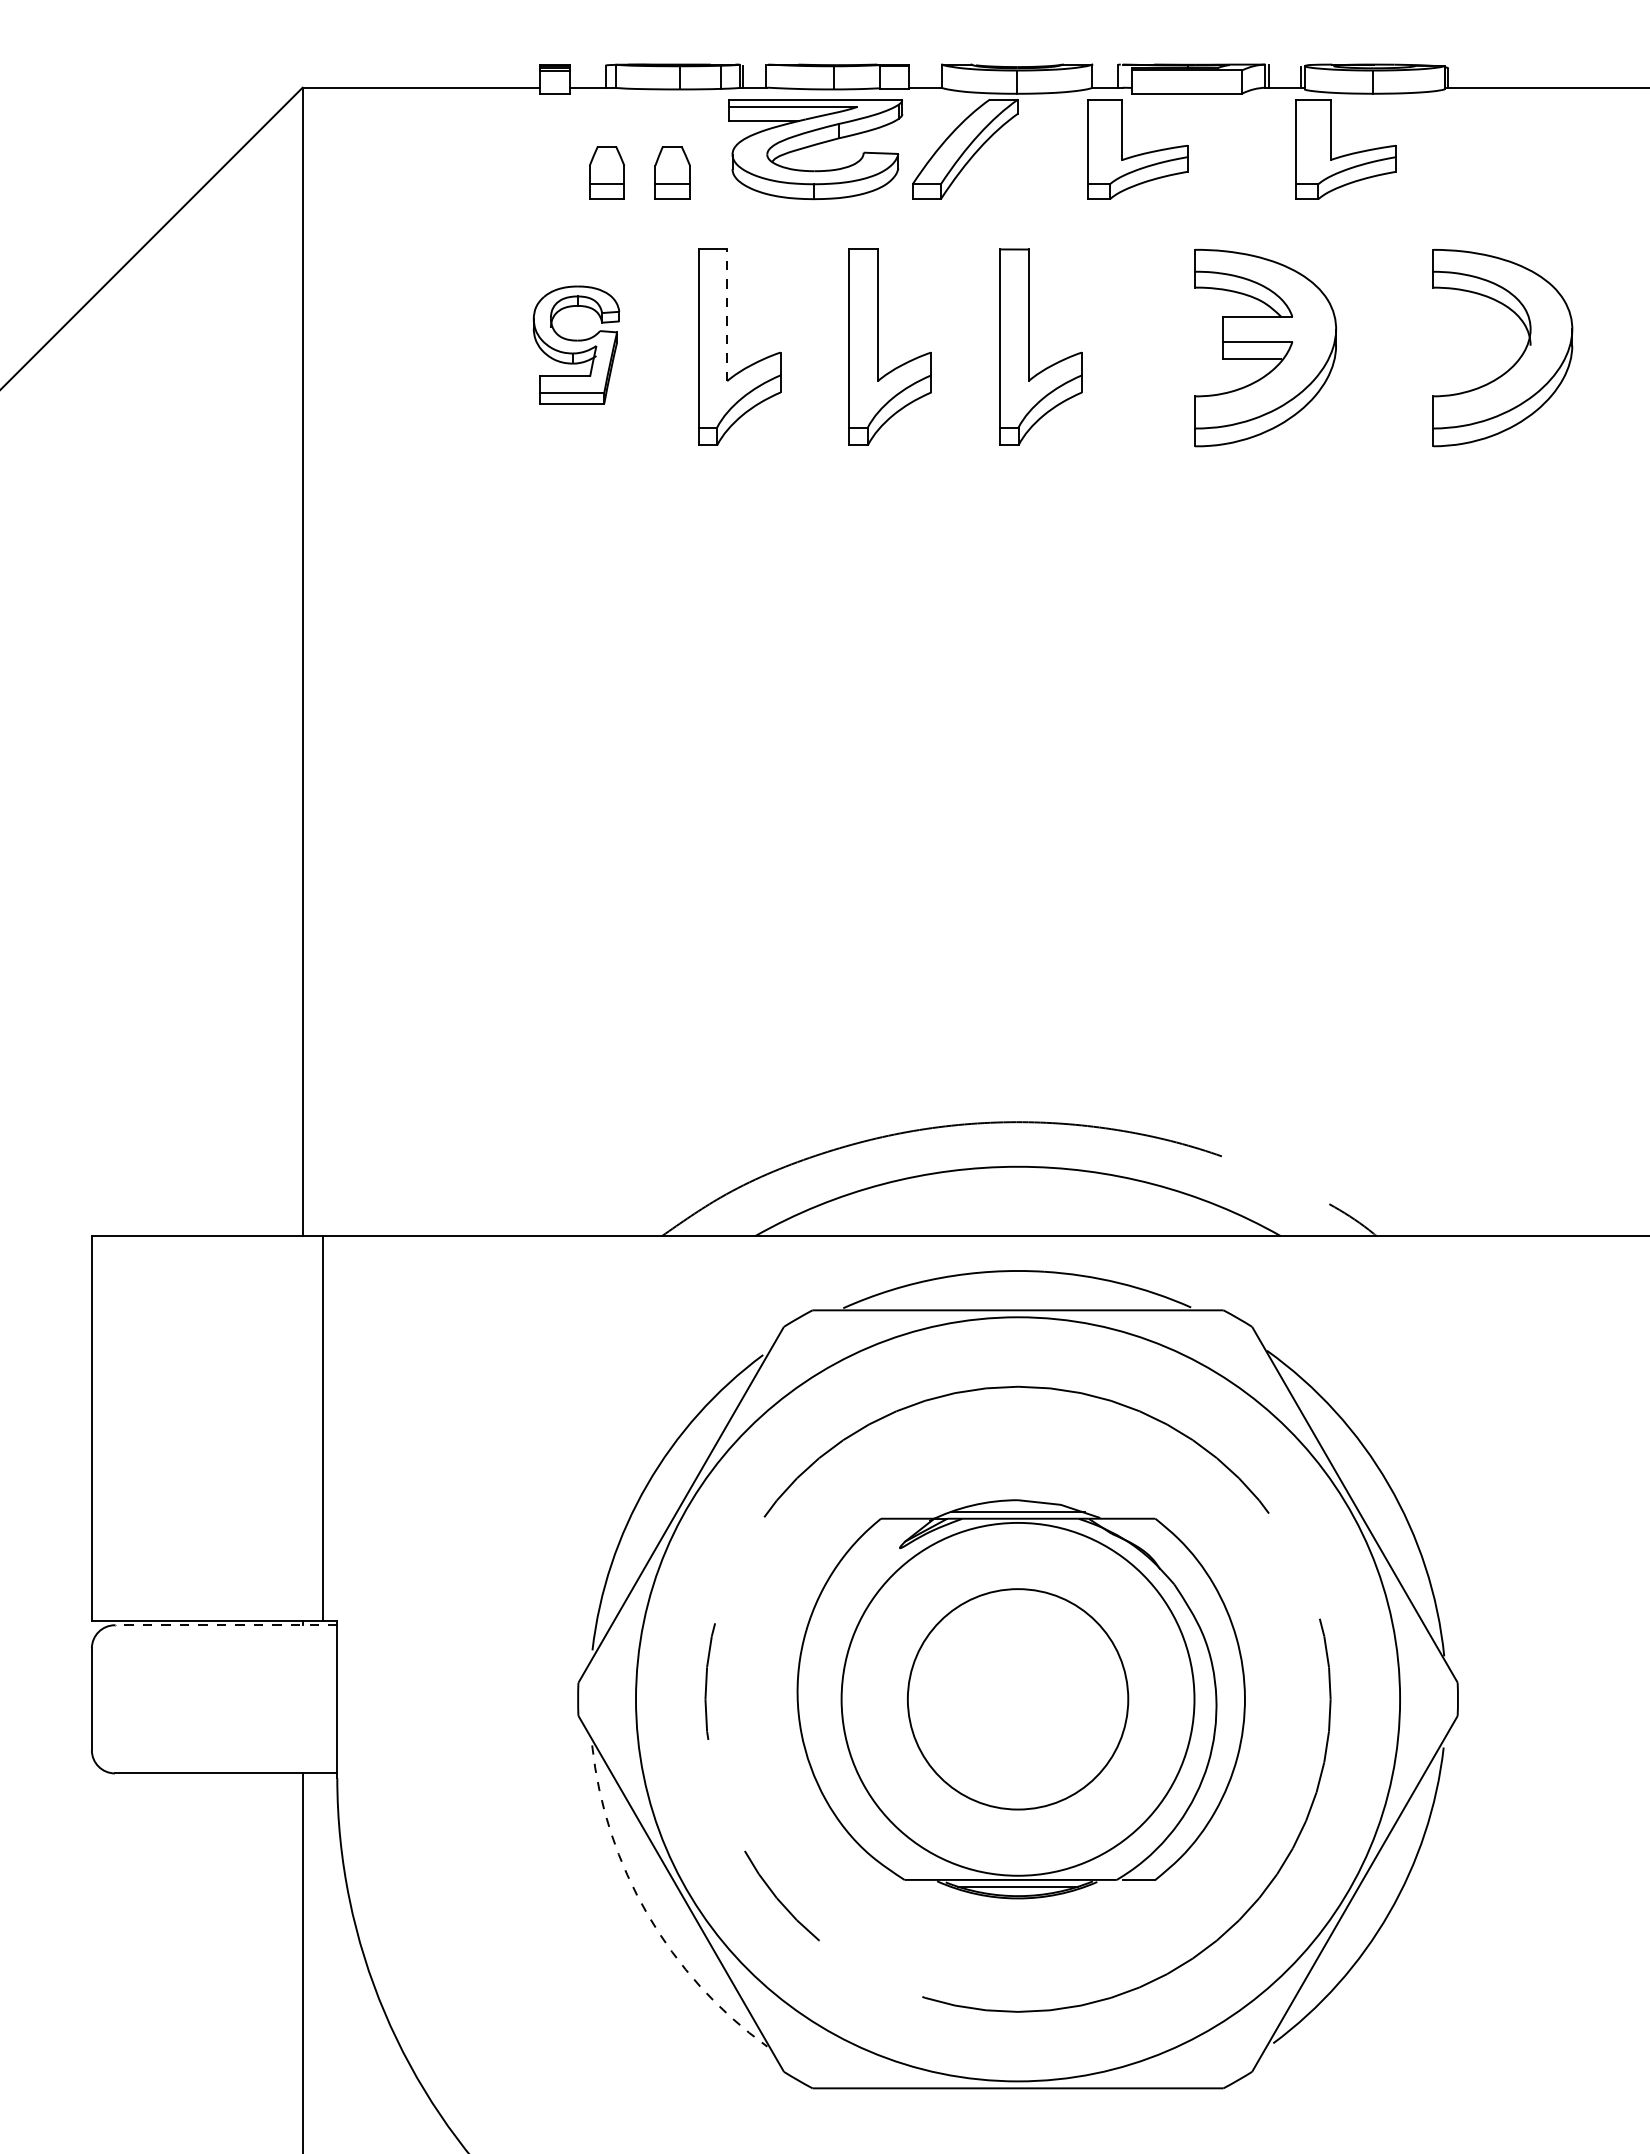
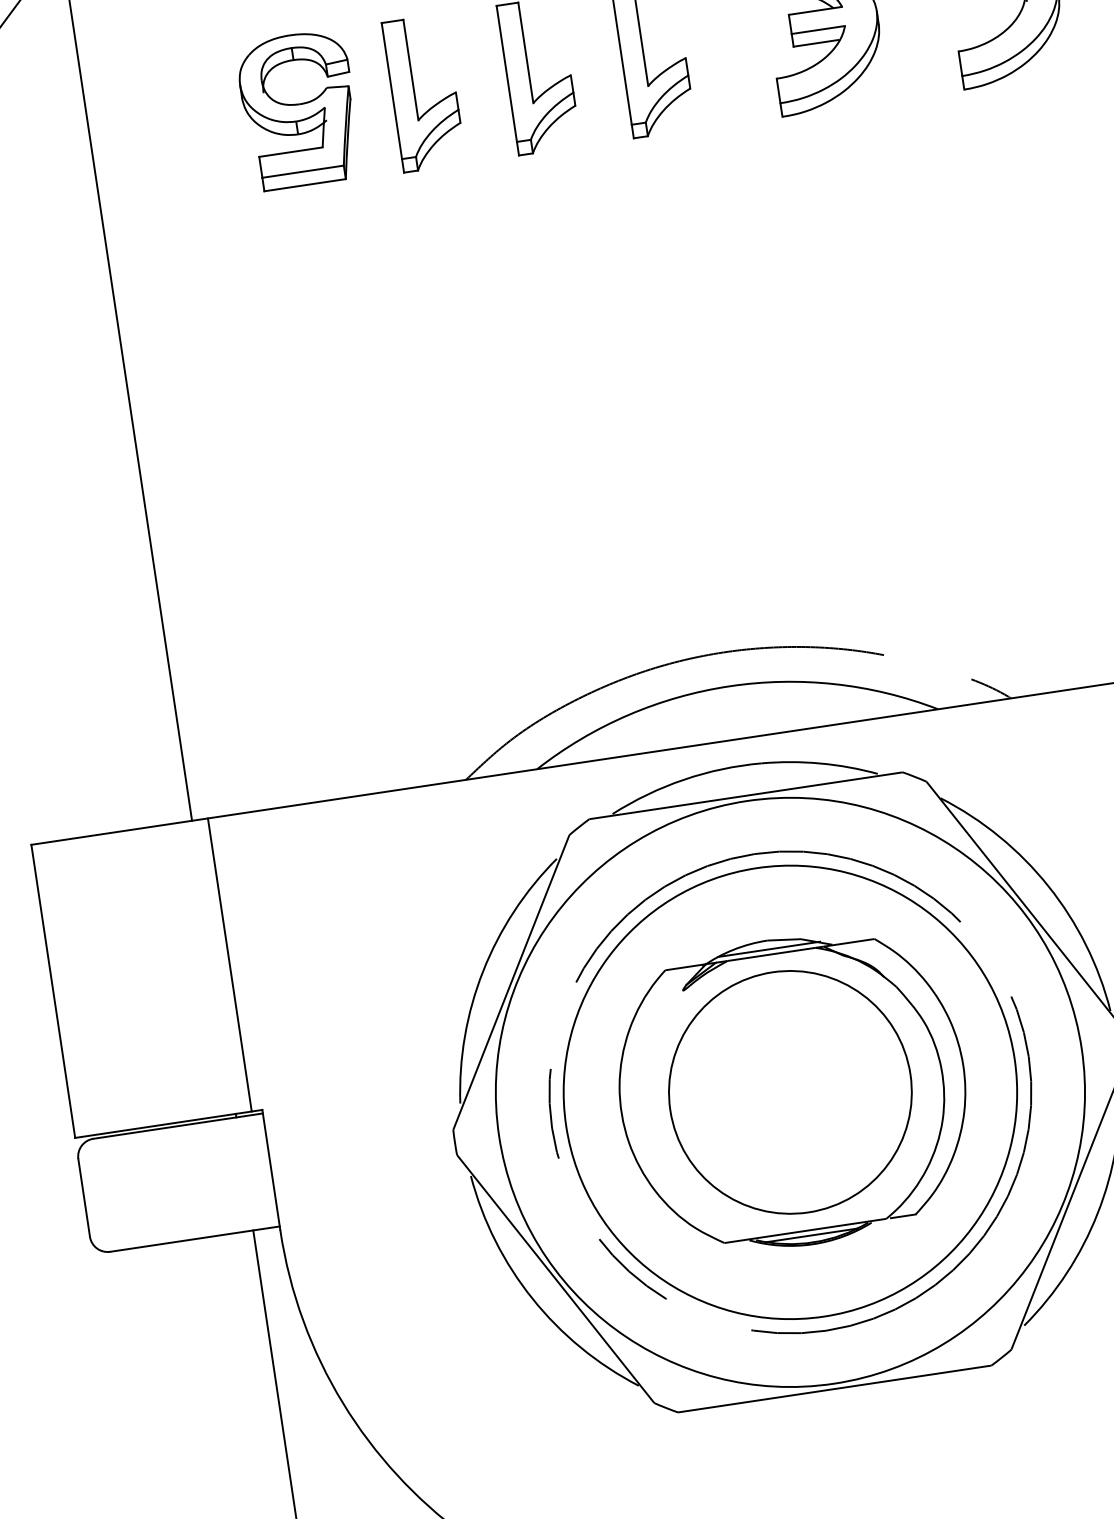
line: (727, 315) -> (411, 70), dashed -> solid
part: (576, 344) -> (299, 109), size x1.67
line: (225, 1625) -> (177, 1126), dashed -> solid
circle: (1017, 1698) -> (789, 1091), size x1.43
circle: (1017, 1699) -> (790, 1092), size x1.67
arc: (647, 1914) -> (532, 1298), dashed -> solid

